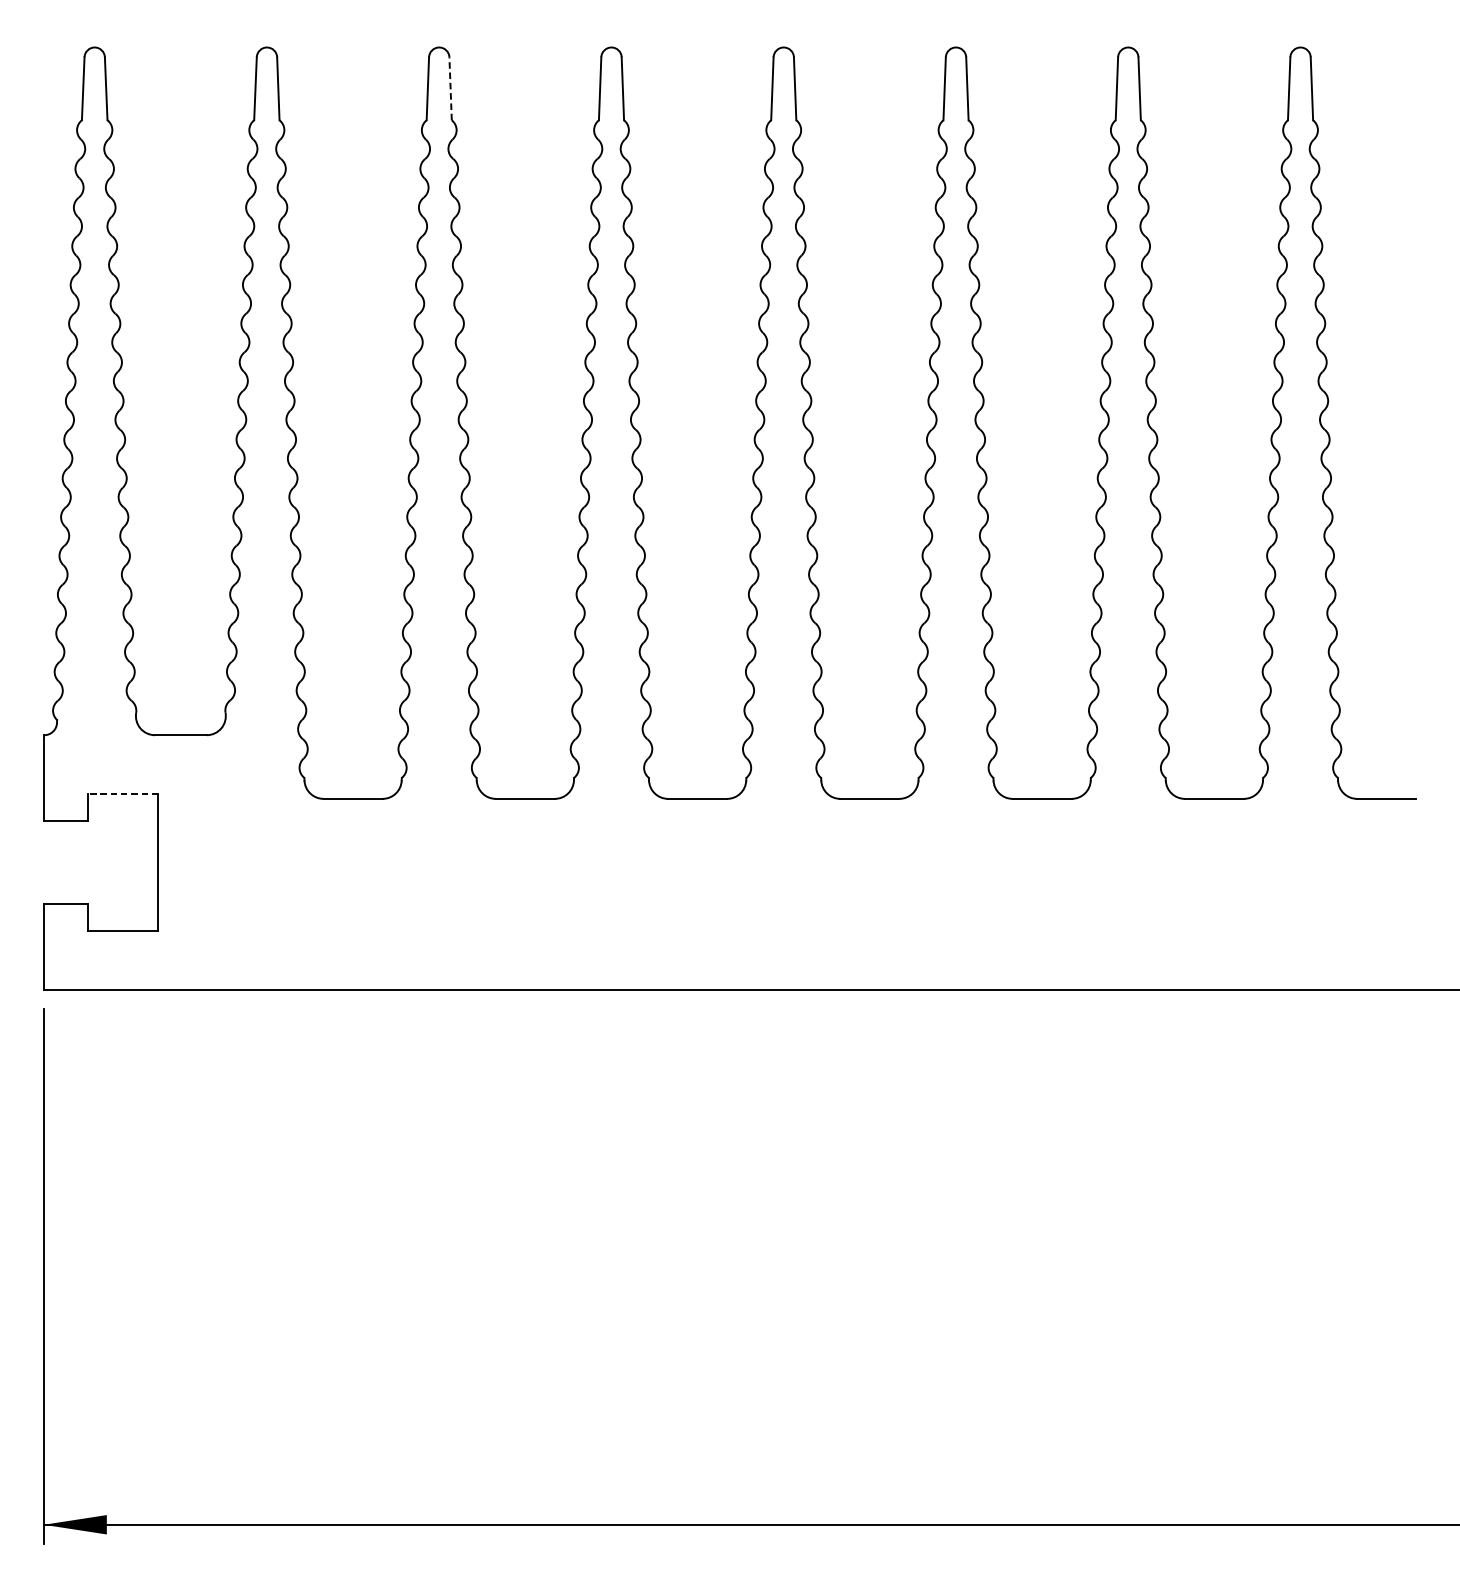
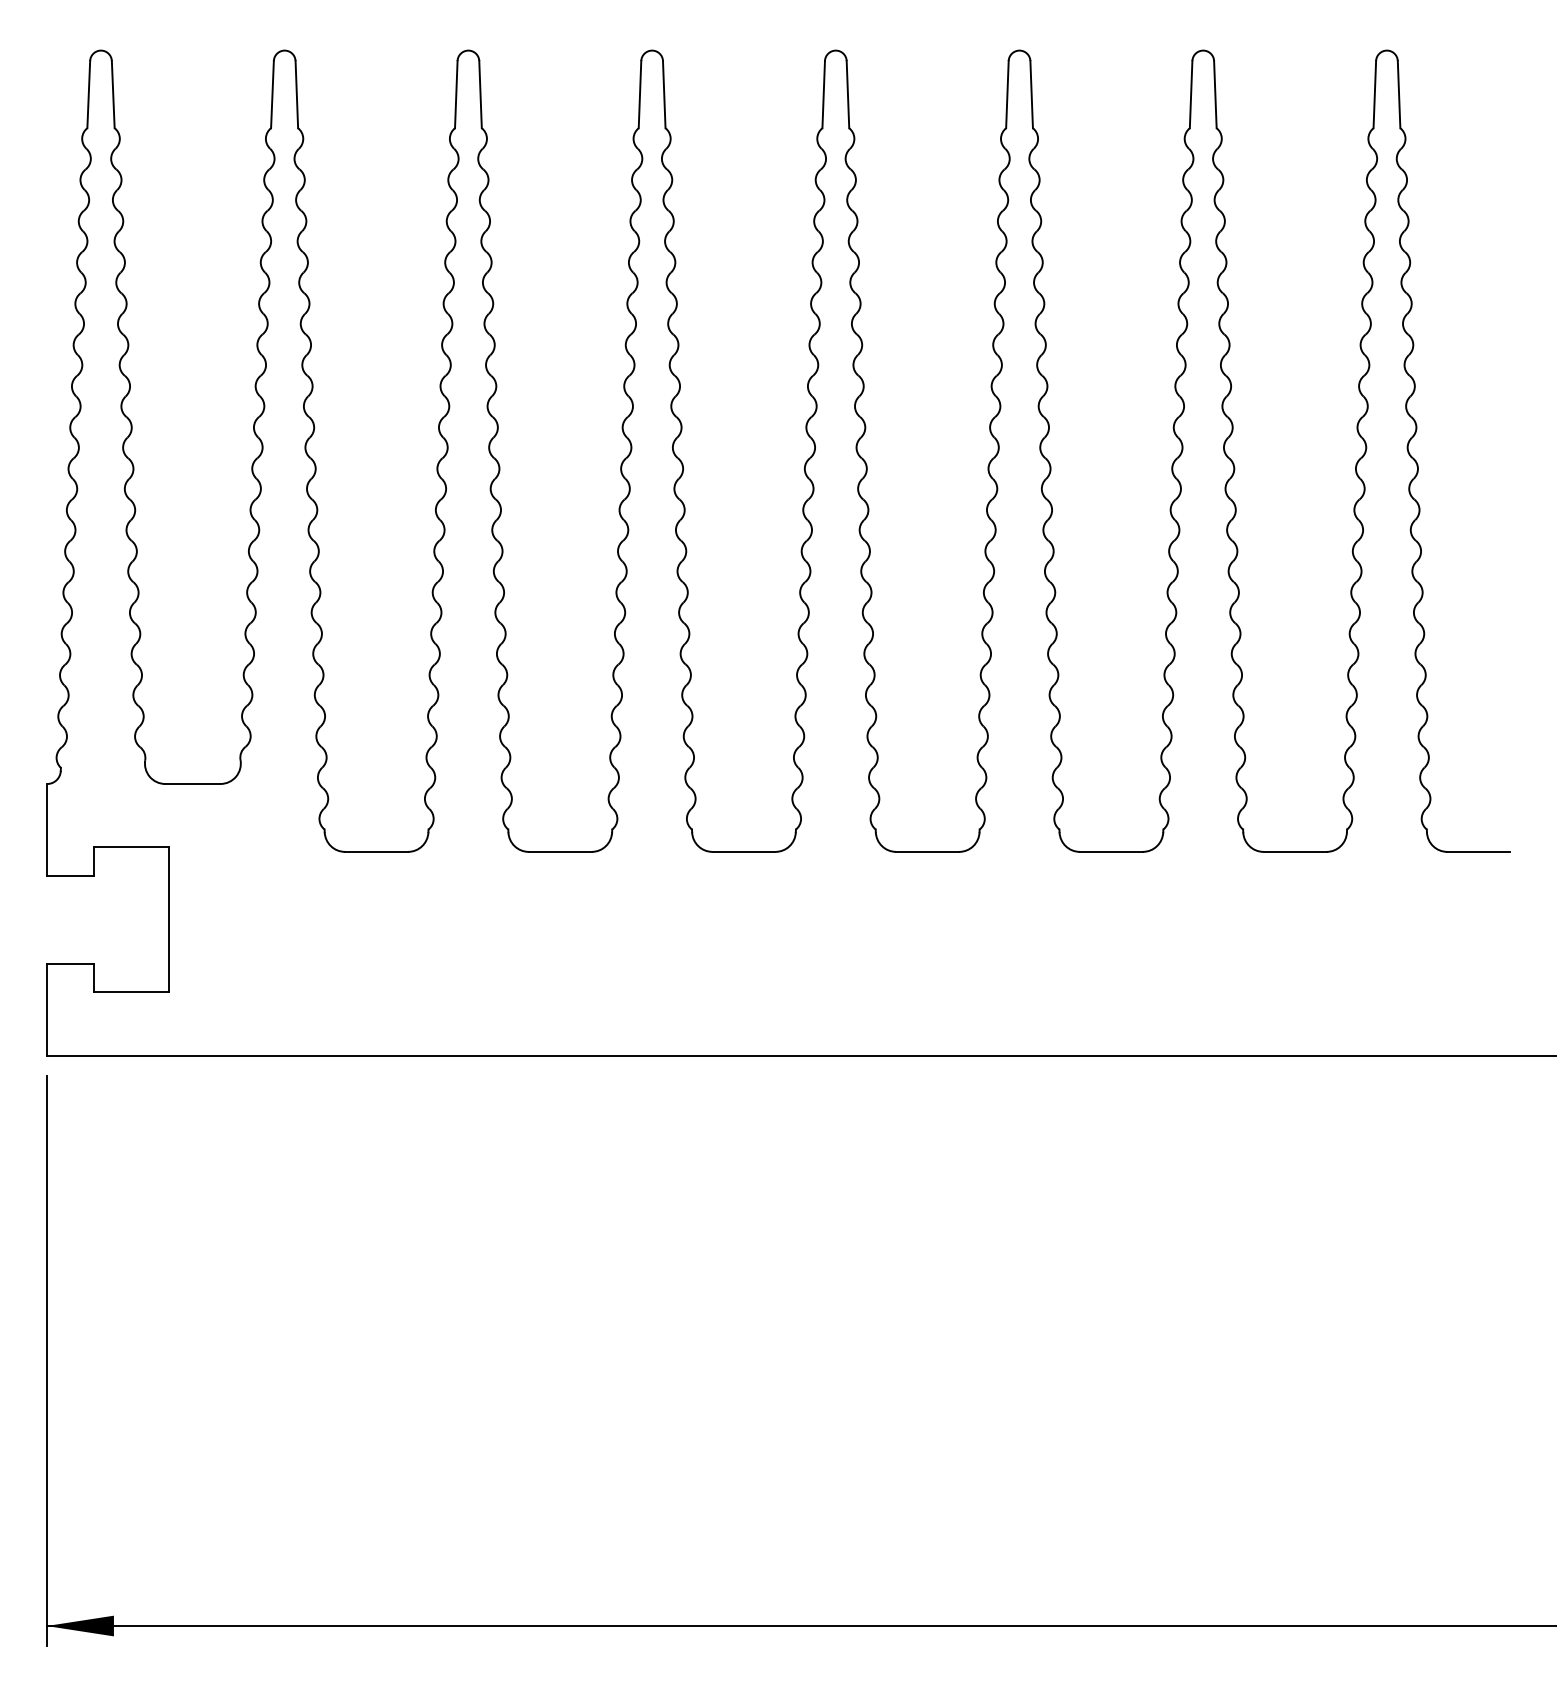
line: (450, 88) -> (480, 94), dashed -> solid
line: (123, 794) -> (131, 847), dashed -> solid

